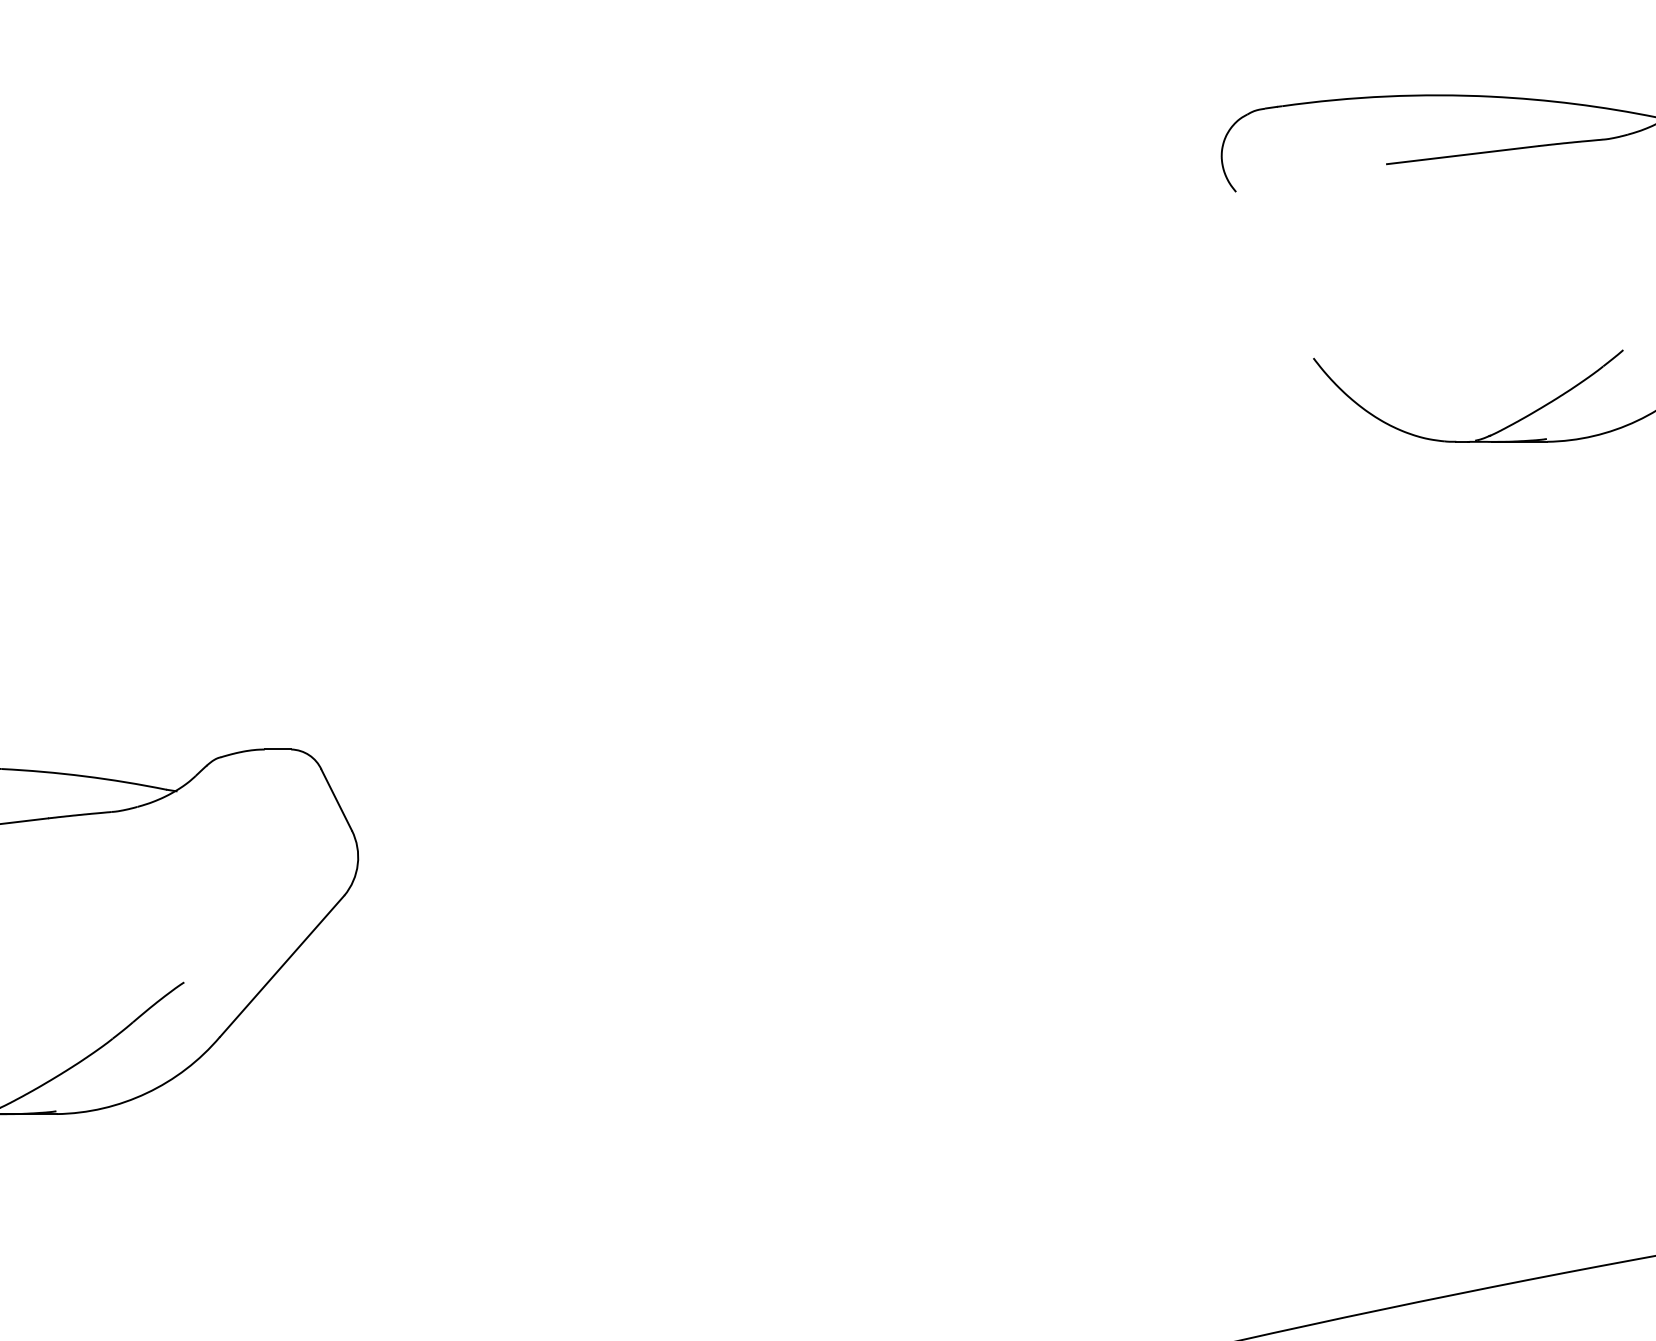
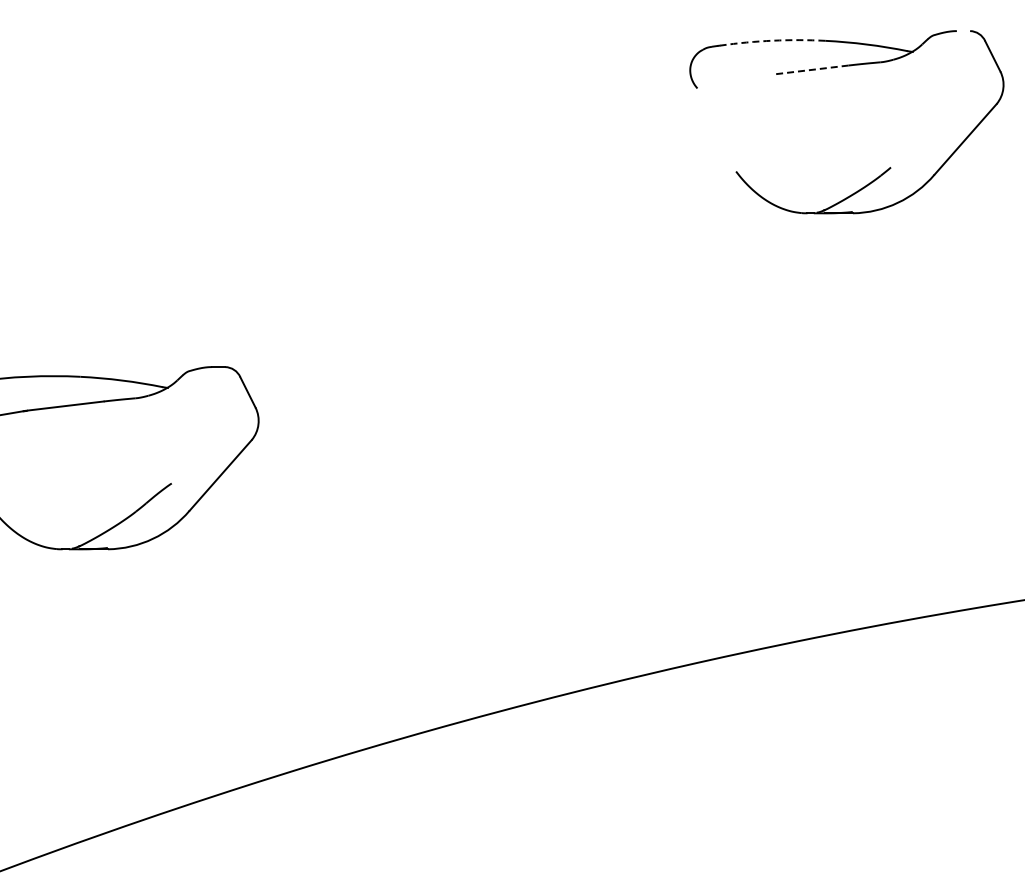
arc: (1386, 96) -> (772, 40), solid -> dashed
line: (1462, 156) -> (810, 70), solid -> dashed

